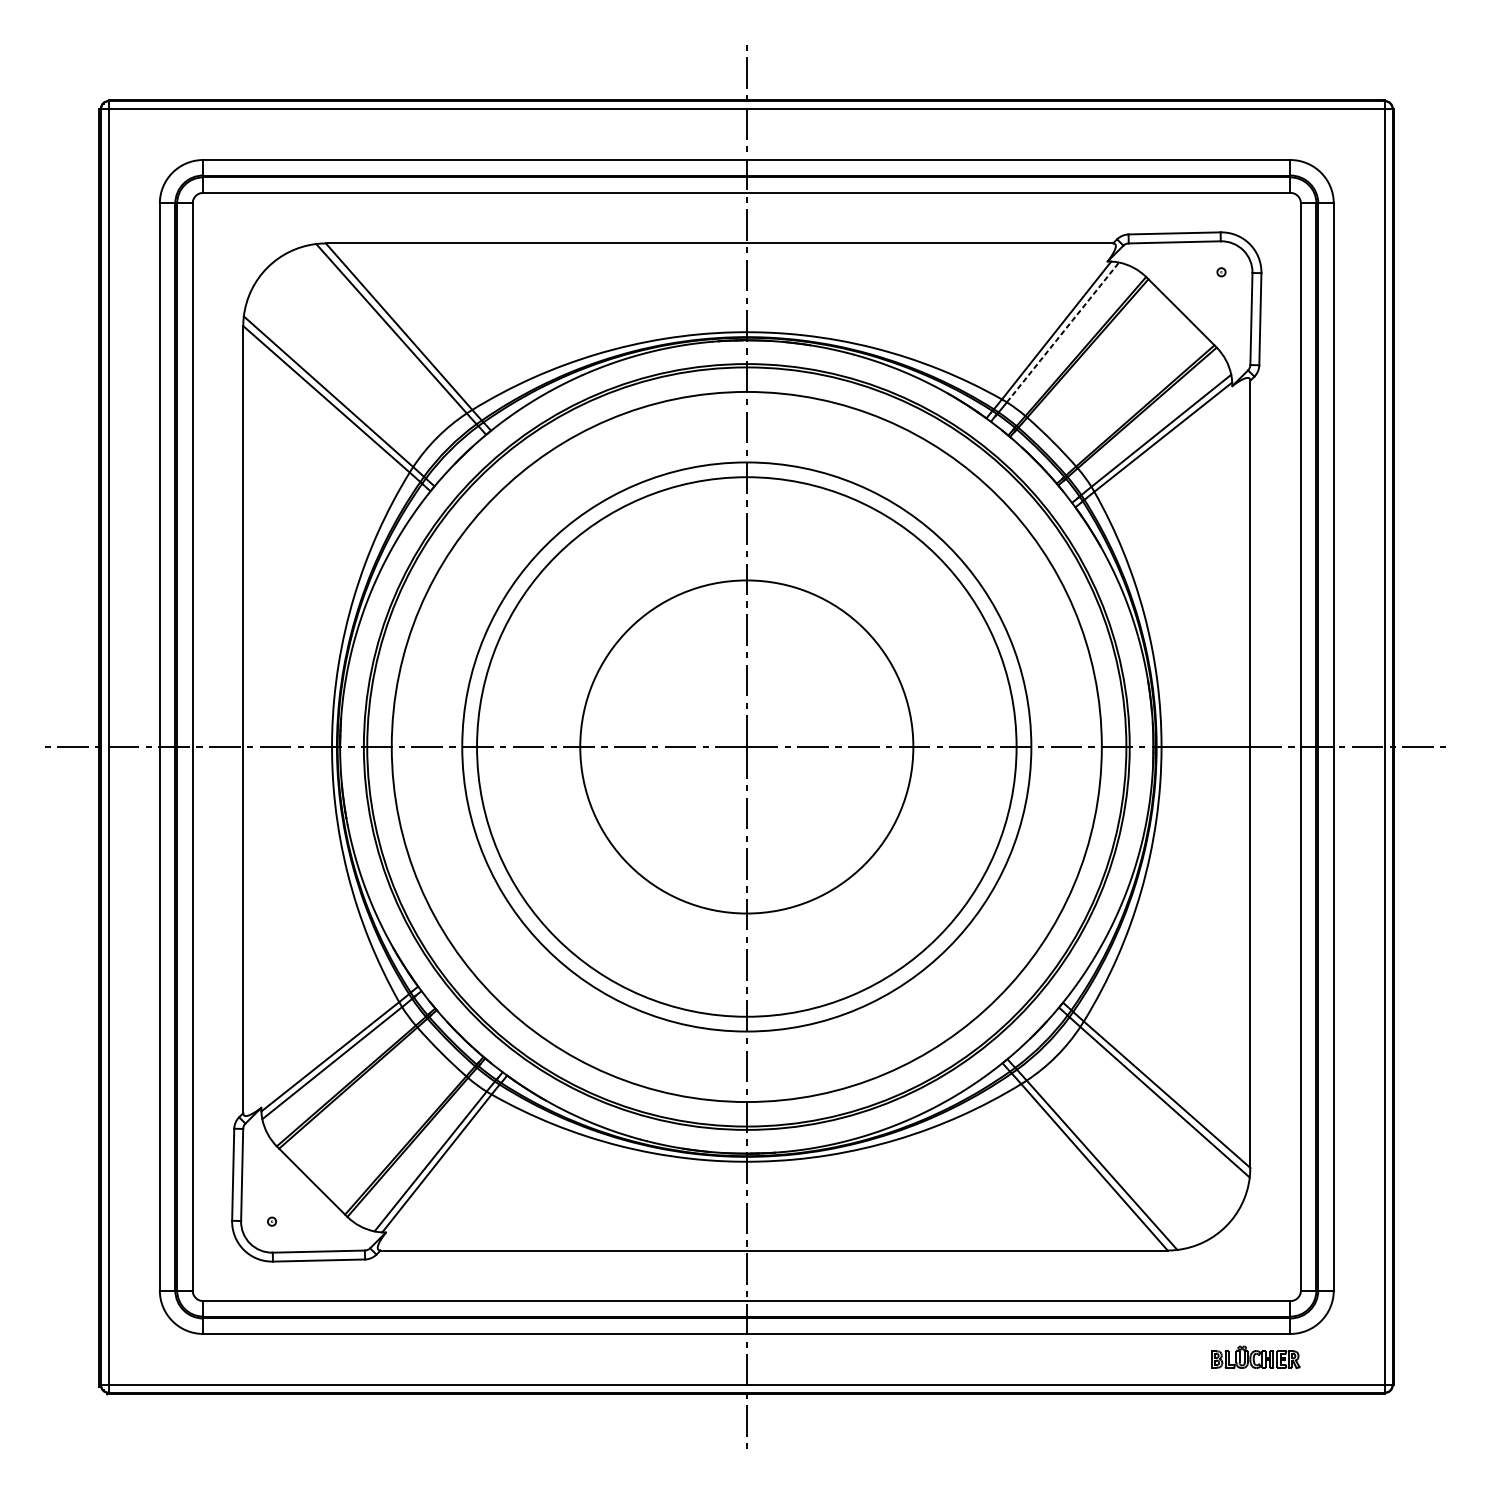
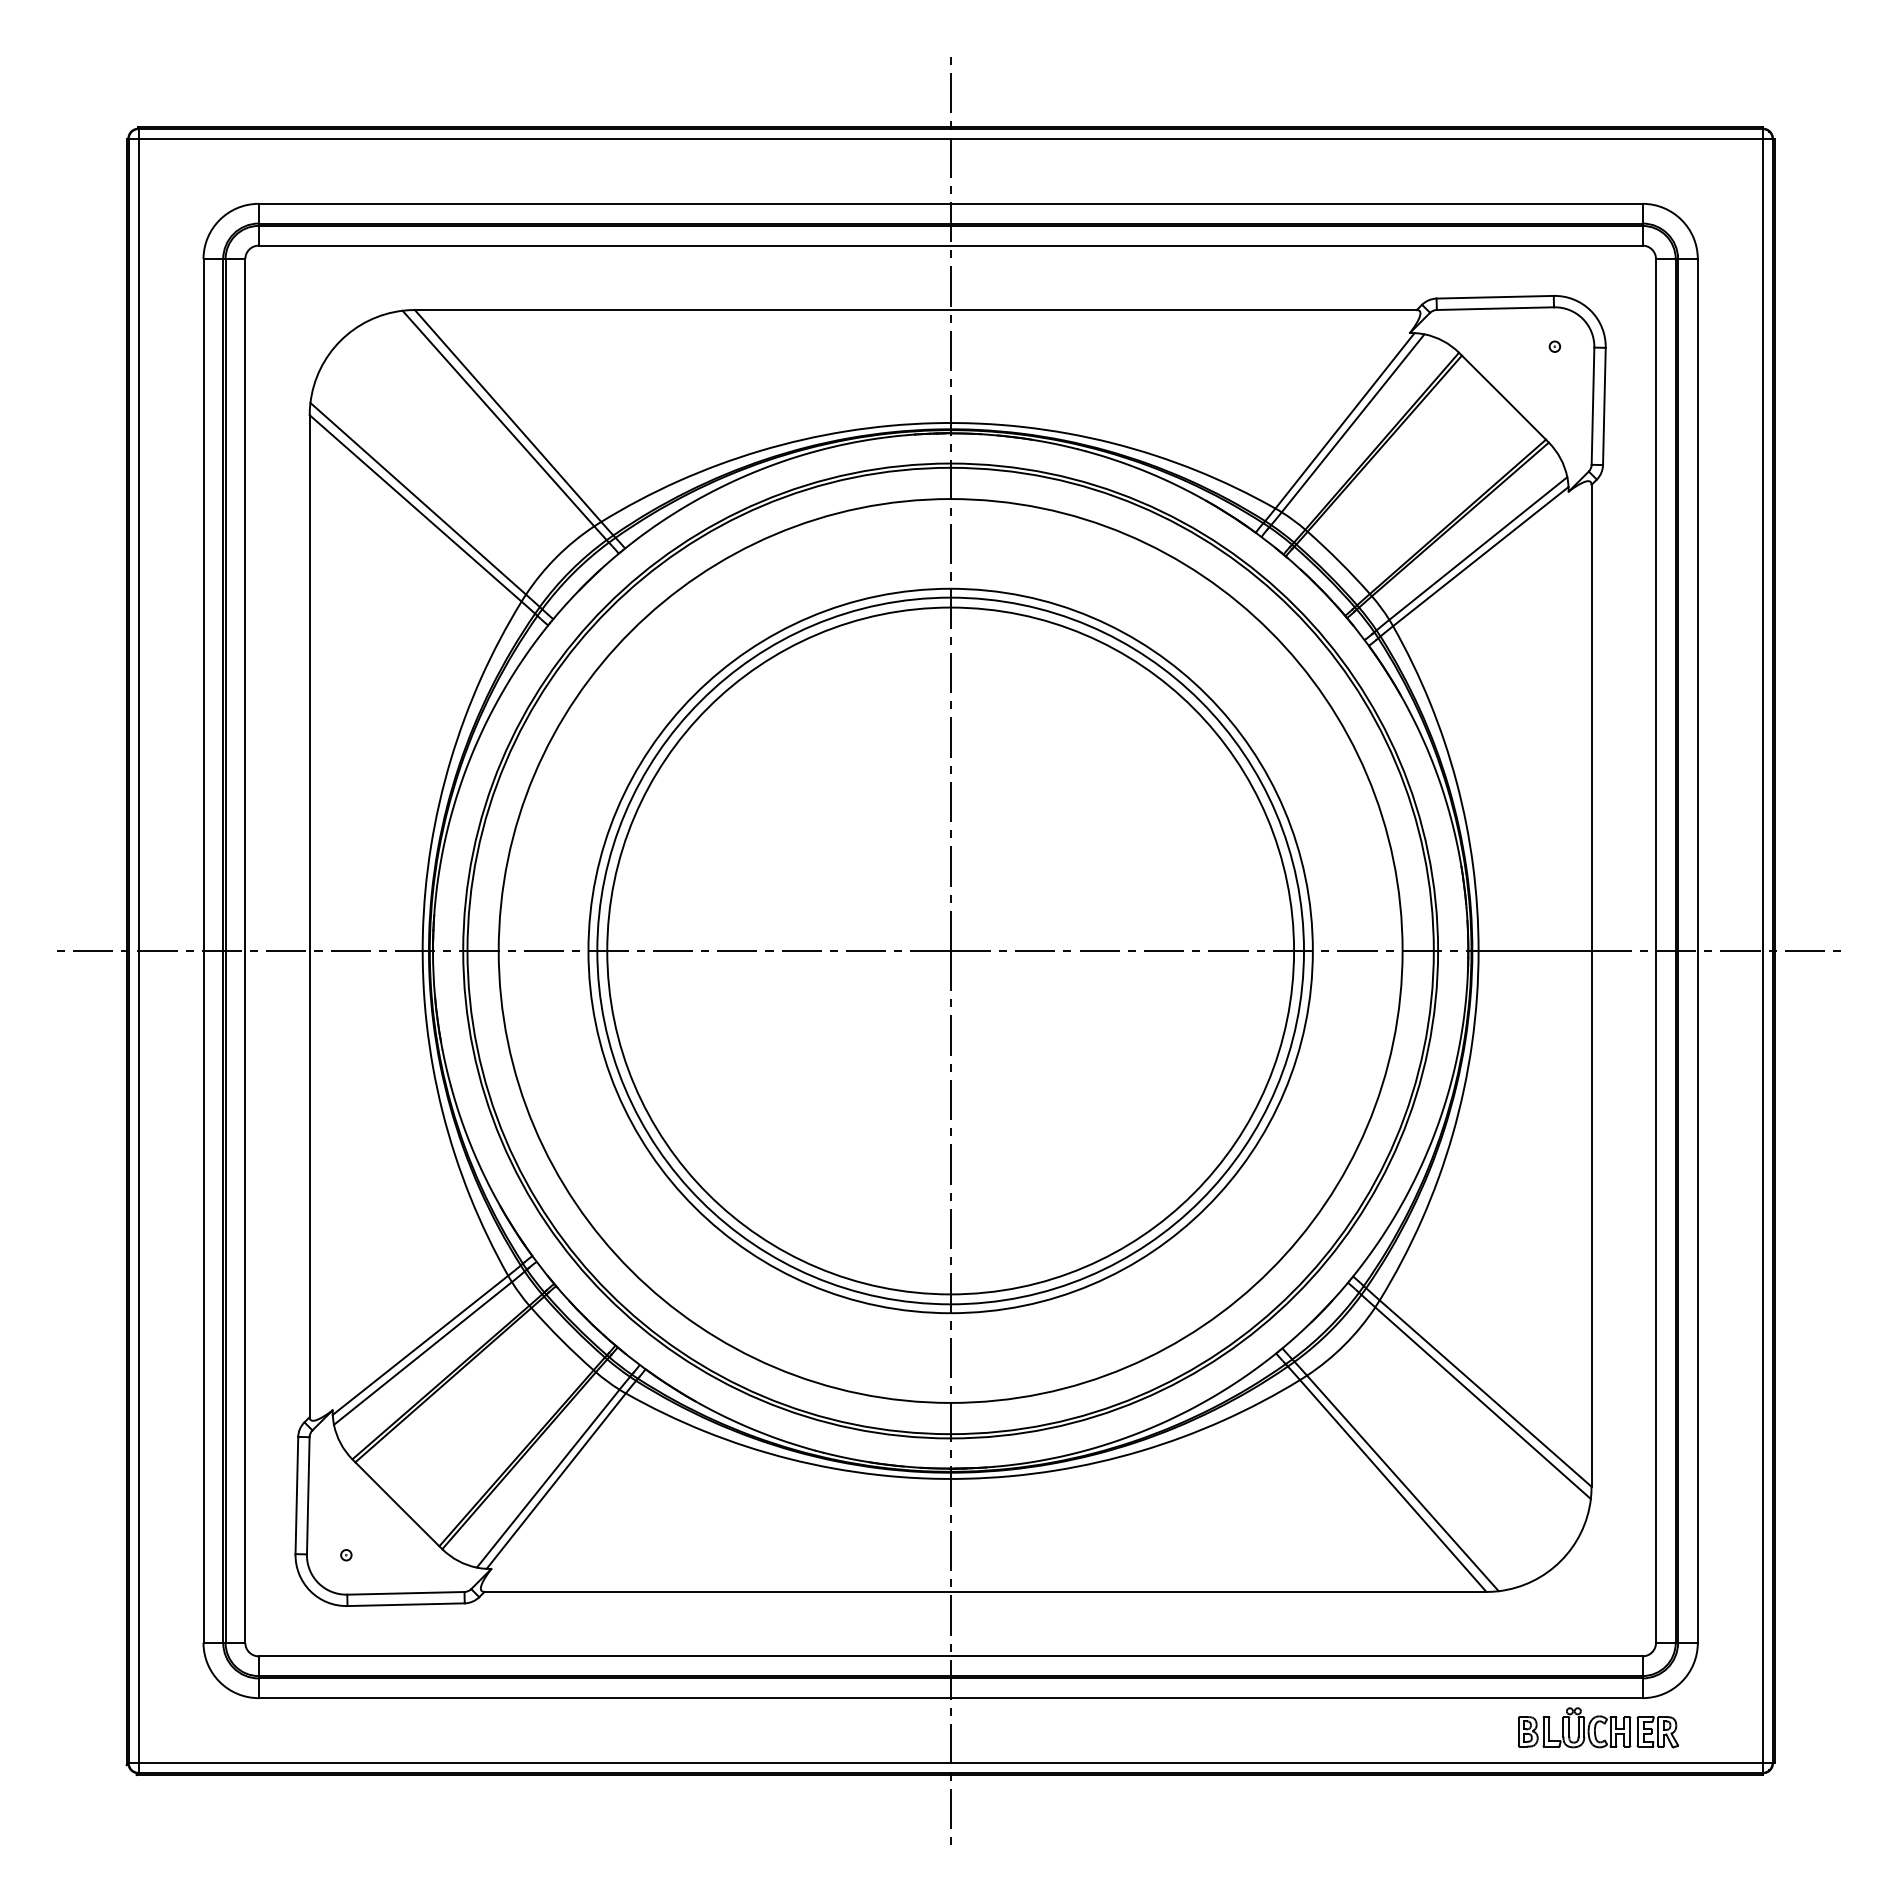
line: (1063, 331) -> (1353, 422), dashed -> solid
circle: (746, 746) -> (950, 950), size x1.67
part: (1255, 1357) -> (1598, 1727), size x1.43

